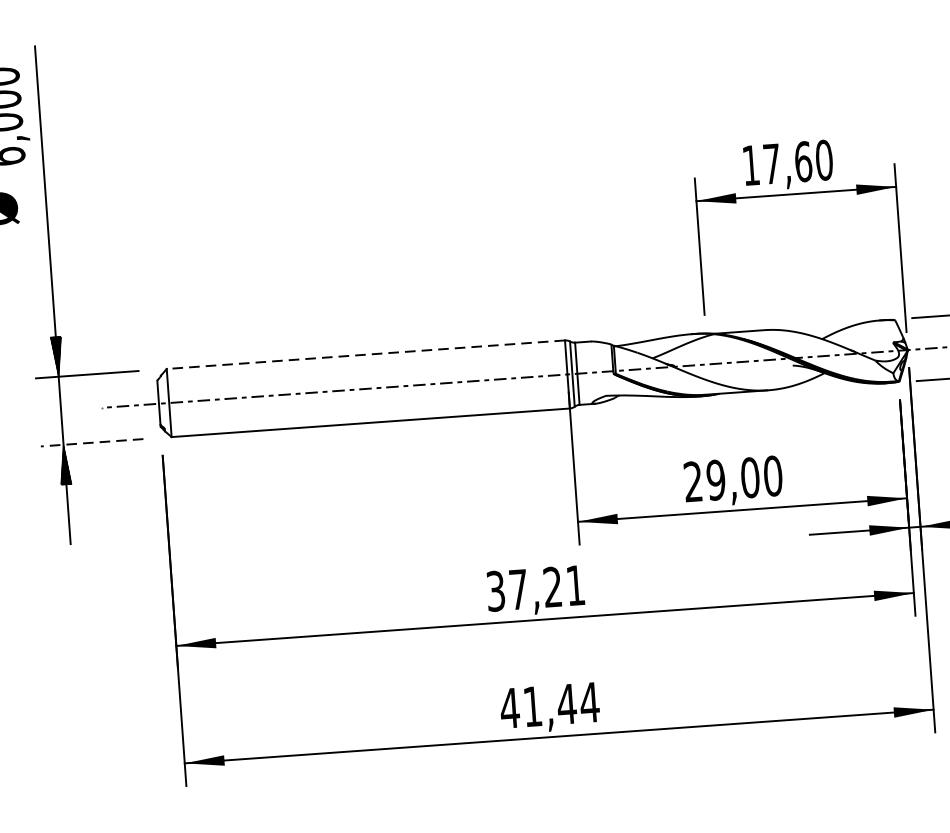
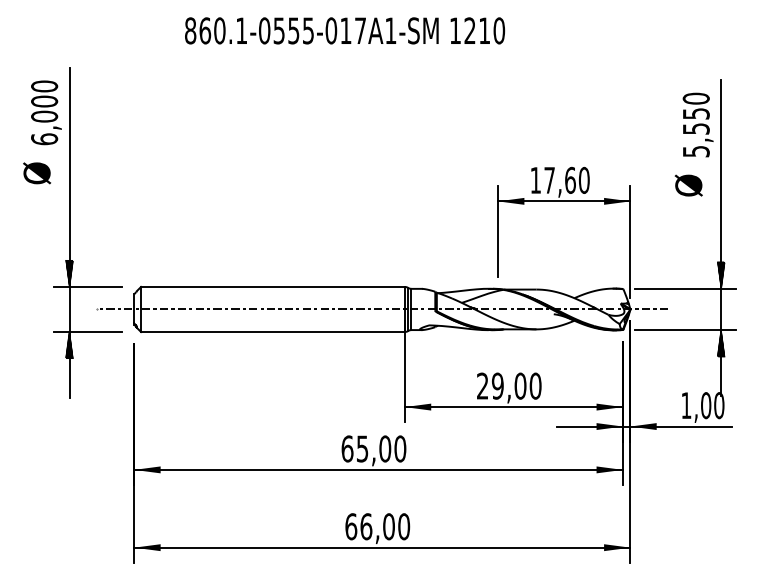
line: (366, 354) -> (273, 286), dashed -> solid
line: (92, 443) -> (88, 332), dashed -> solid
text: (535, 587) -> (373, 448), 37,21 -> 65,00
text: (549, 705) -> (377, 526), 41,44 -> 66,00

